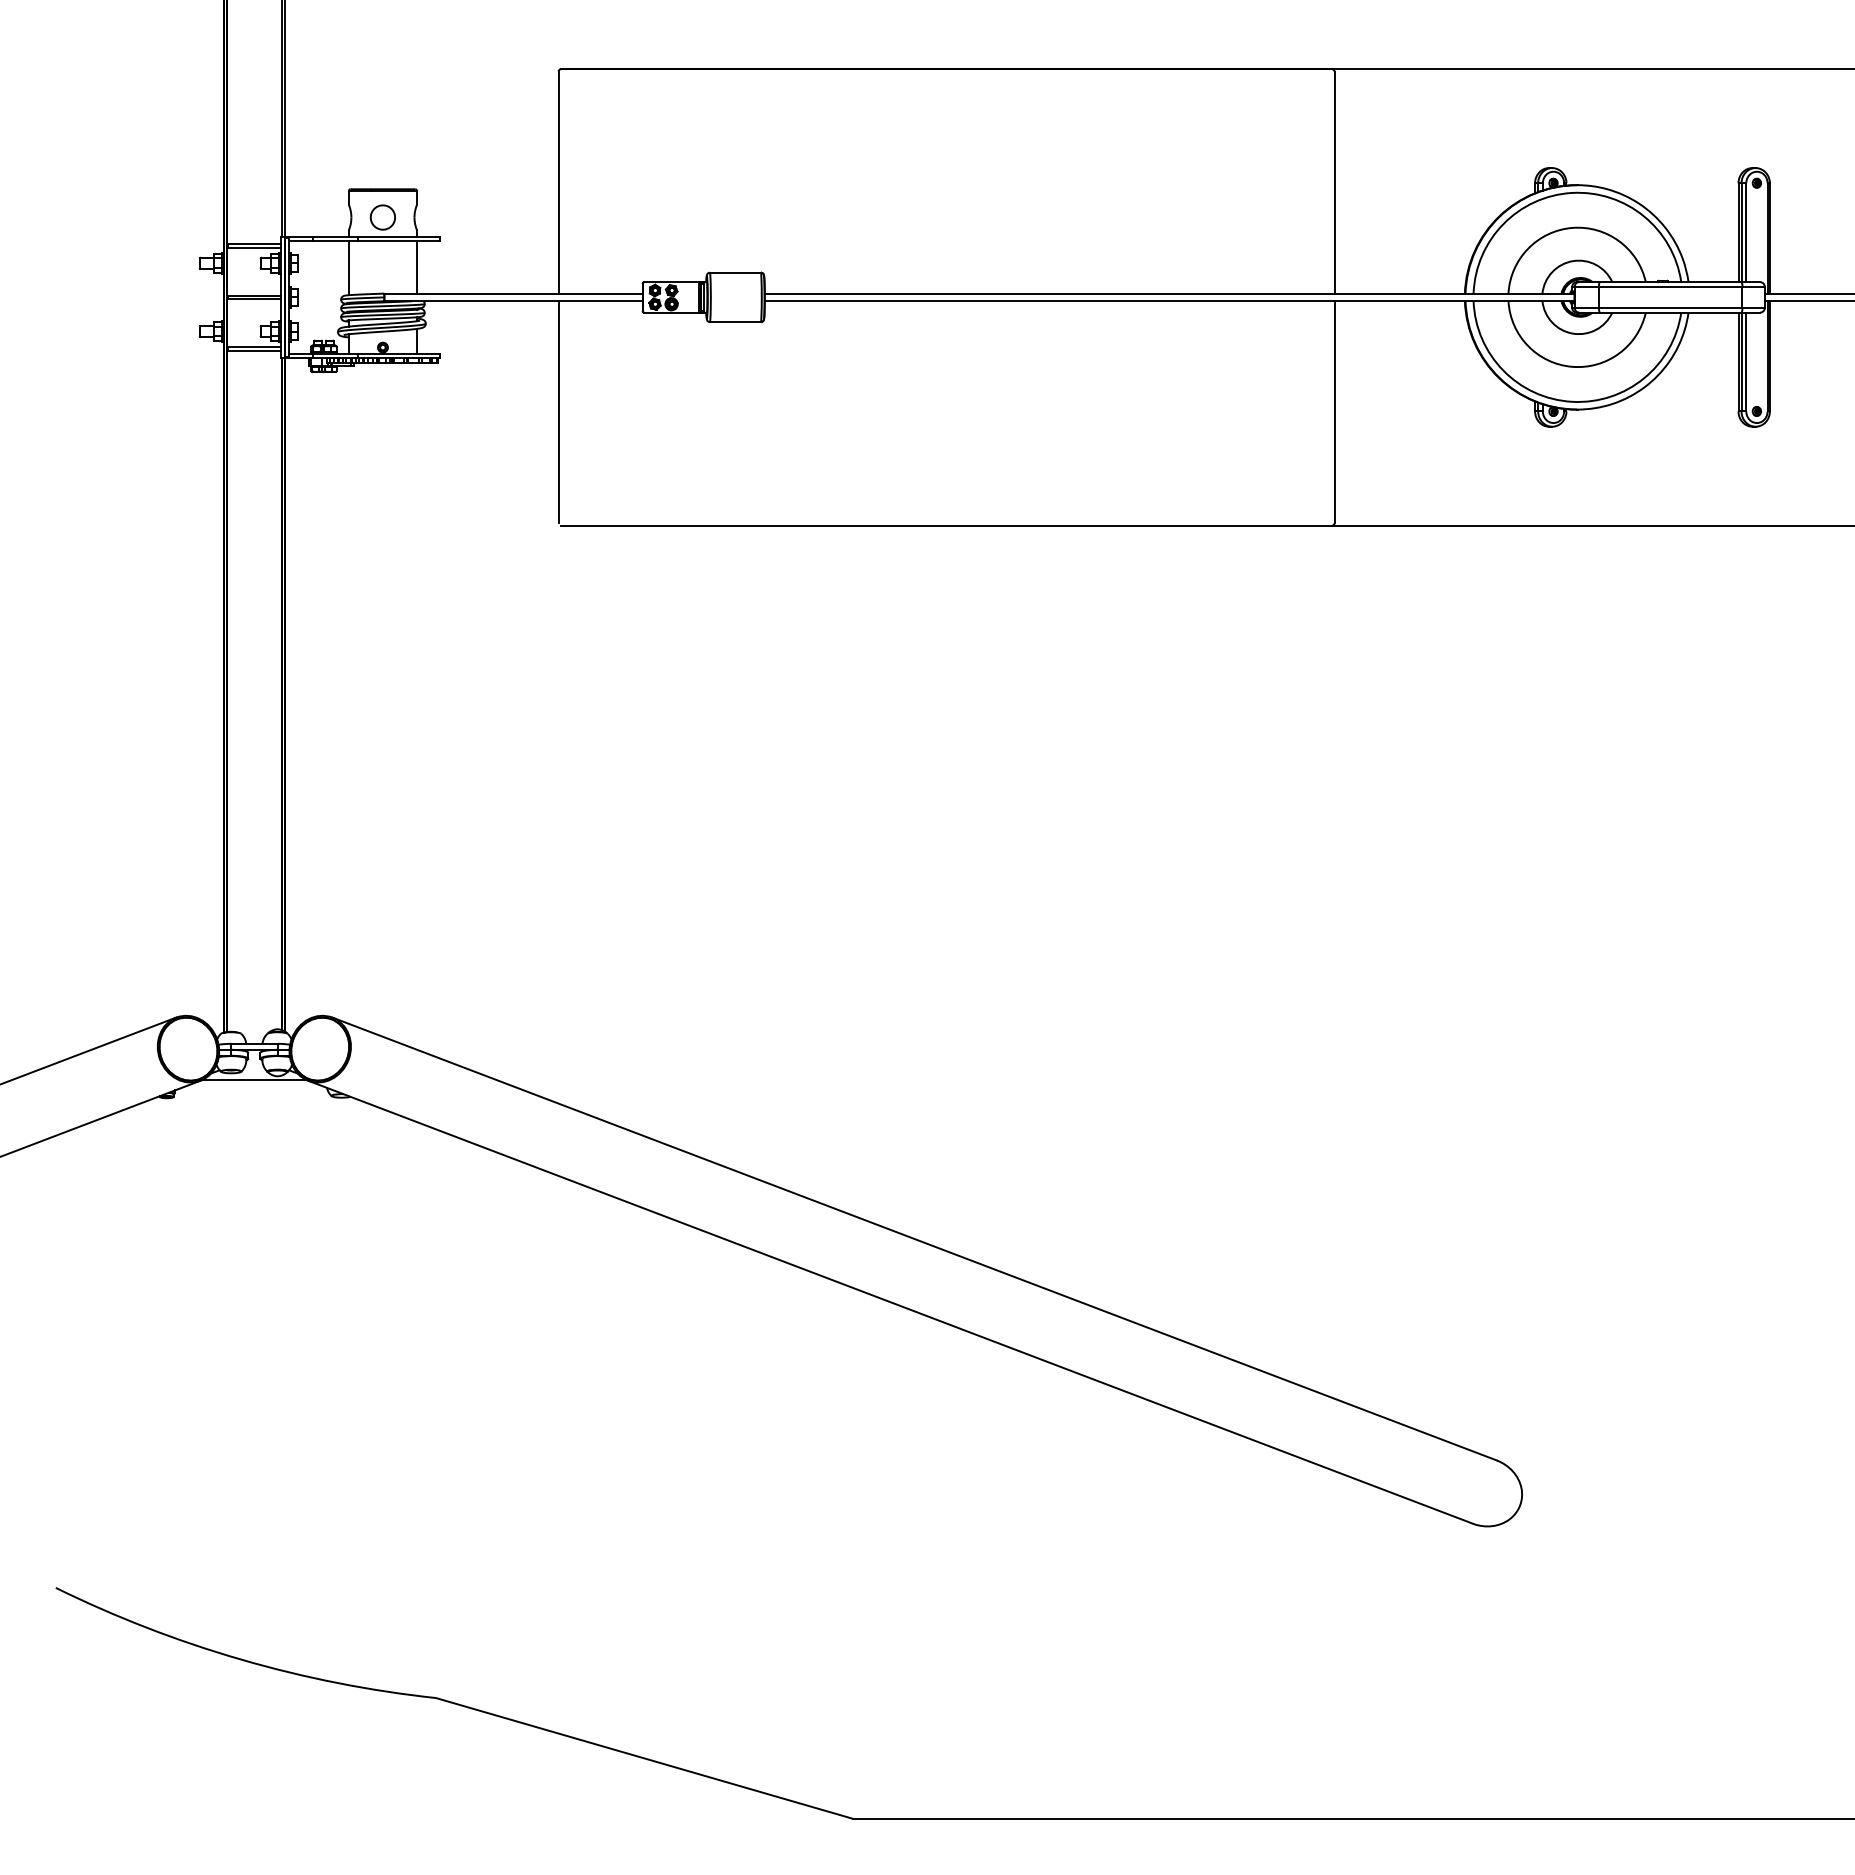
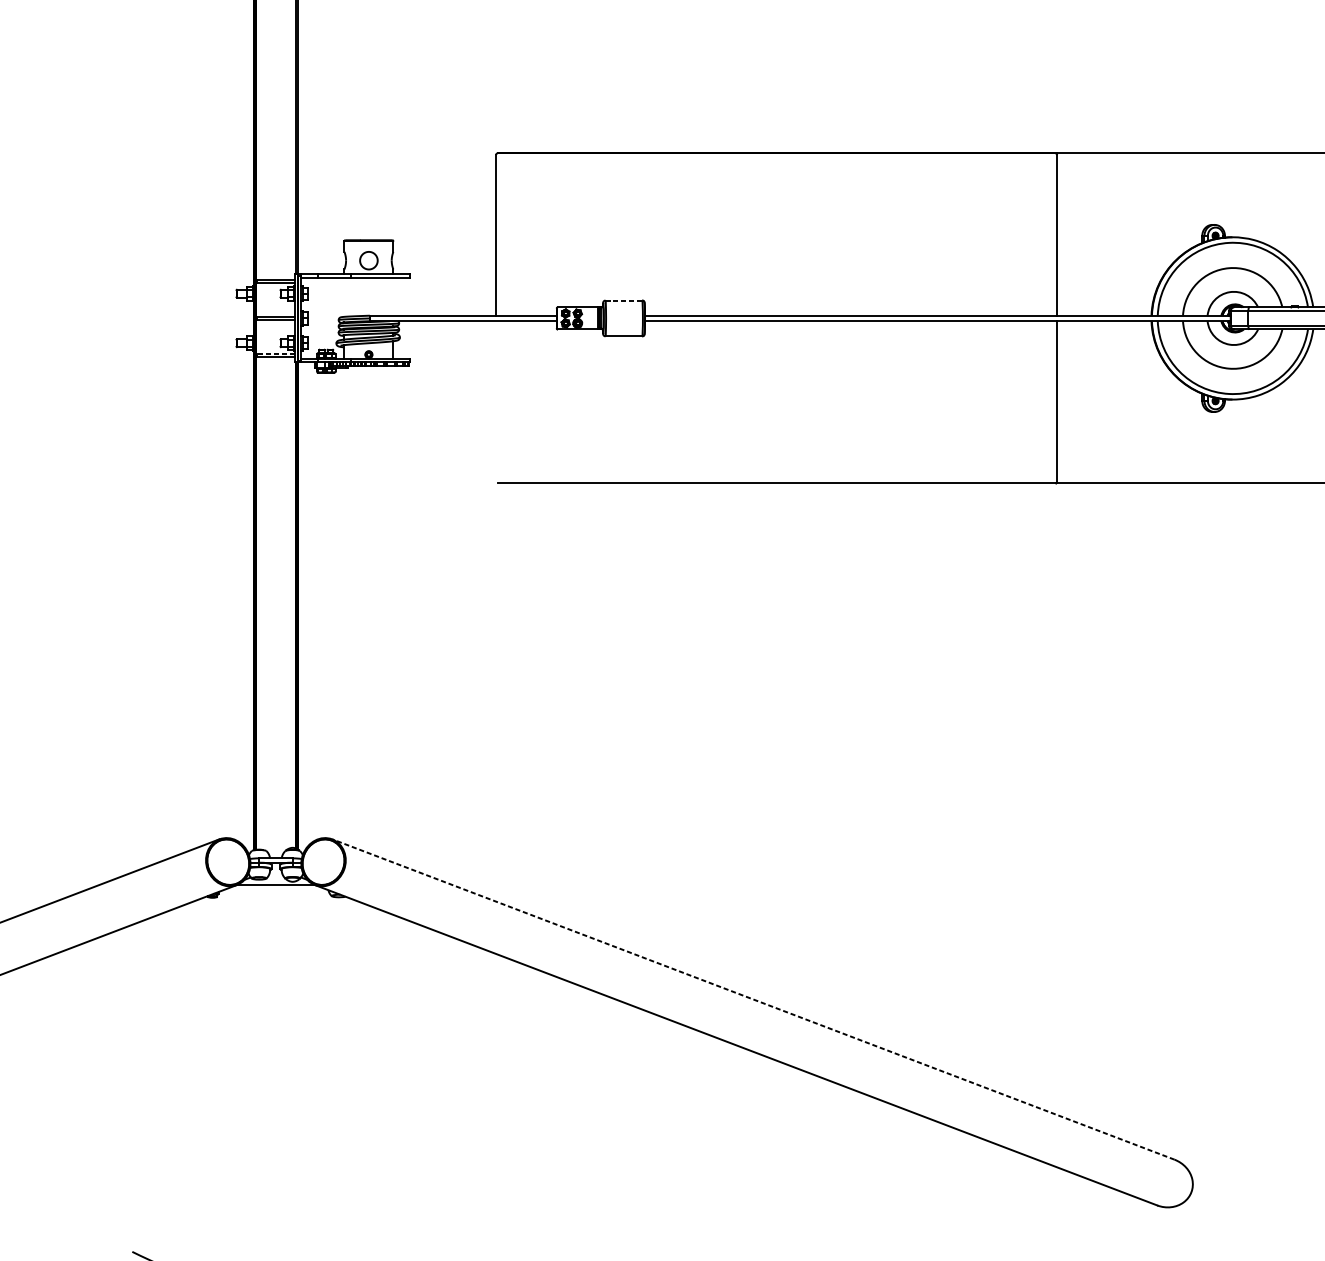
line: (416, 267) -> (393, 296), removed
line: (349, 268) -> (344, 297), removed
line: (735, 272) -> (623, 300), solid -> dashed
line: (254, 346) -> (276, 353), solid -> dashed
line: (558, 412) -> (495, 401), removed
line: (914, 1238) -> (753, 999), solid -> dashed

